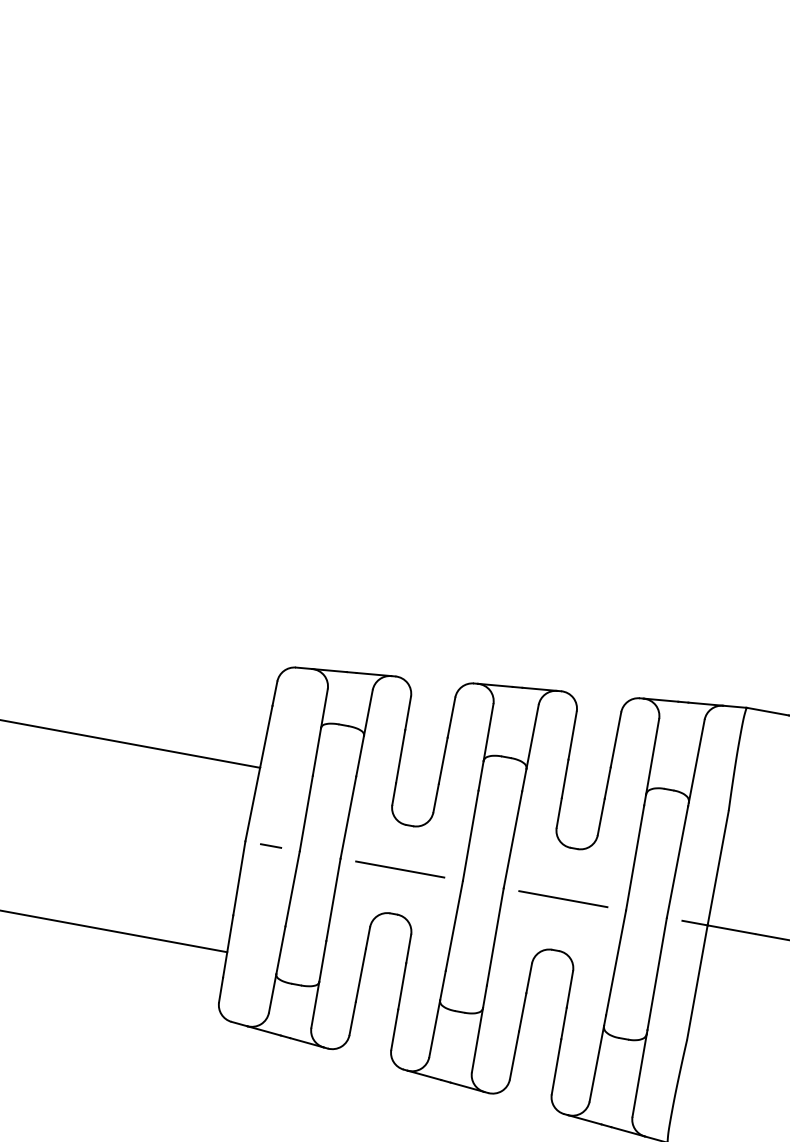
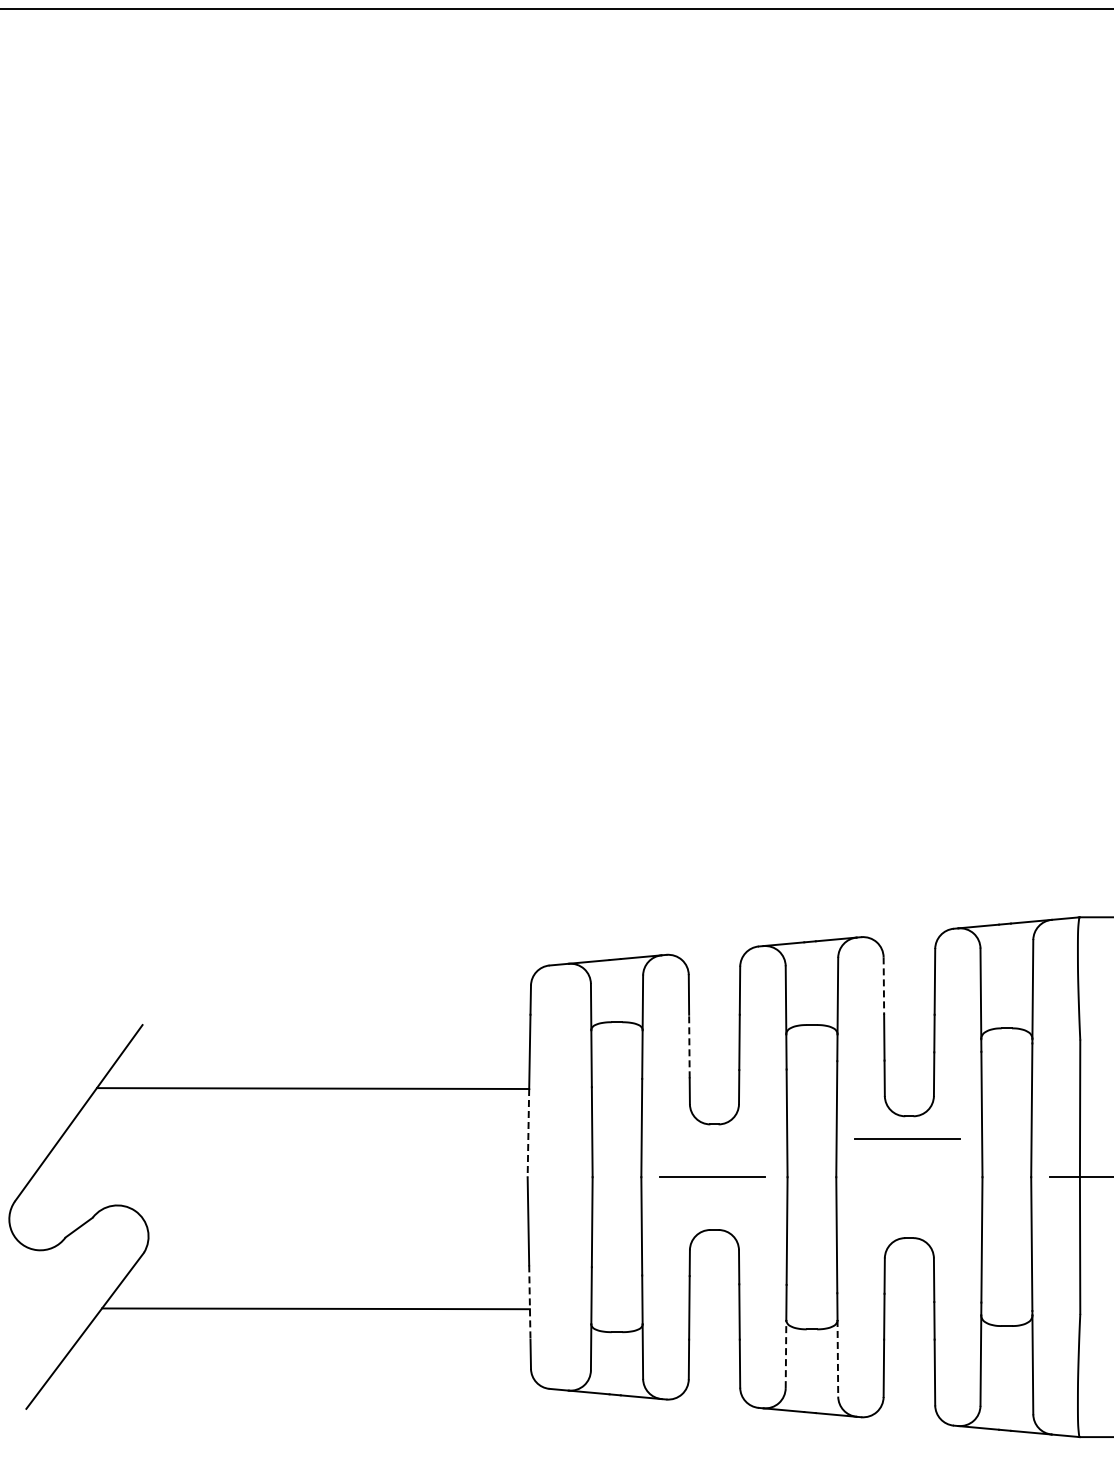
line: (572, 735) -> (883, 986), solid -> dashed
line: (400, 756) -> (689, 1046), solid -> dashed
line: (252, 804) -> (528, 1133), solid -> dashed
line: (271, 846) -> (558, 1177), removed
line: (563, 898) -> (907, 1138), moved
line: (227, 947) -> (529, 1303), solid -> dashed
line: (435, 1028) -> (786, 1353), solid -> dashed
line: (477, 1040) -> (837, 1358), solid -> dashed

